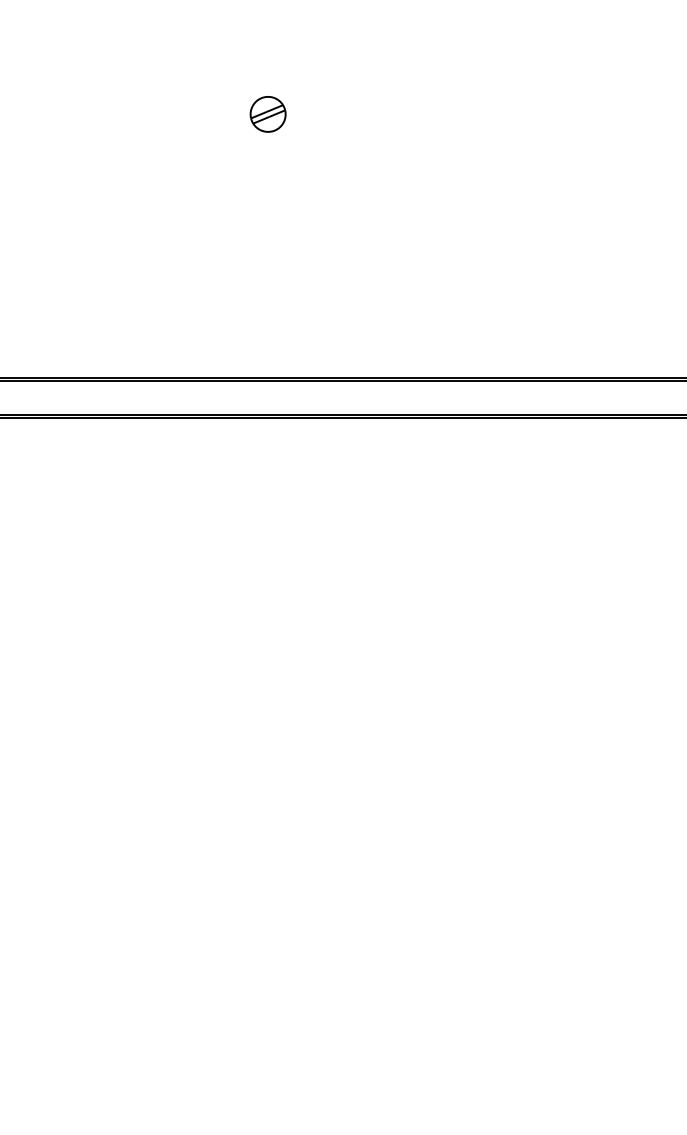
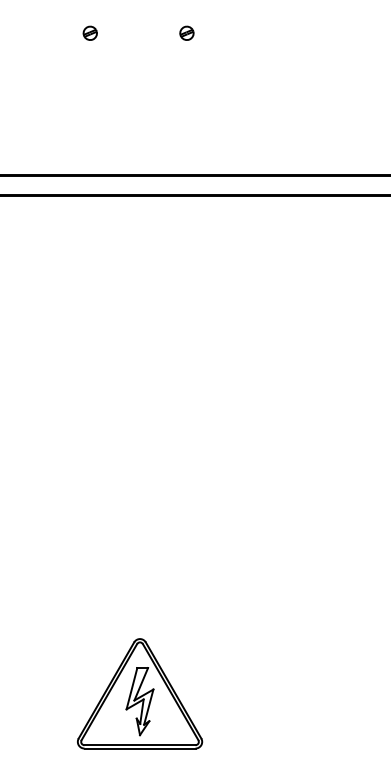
part: (86, 112) -> (89, 32), added
part: (267, 112) -> (186, 32), size x0.71

